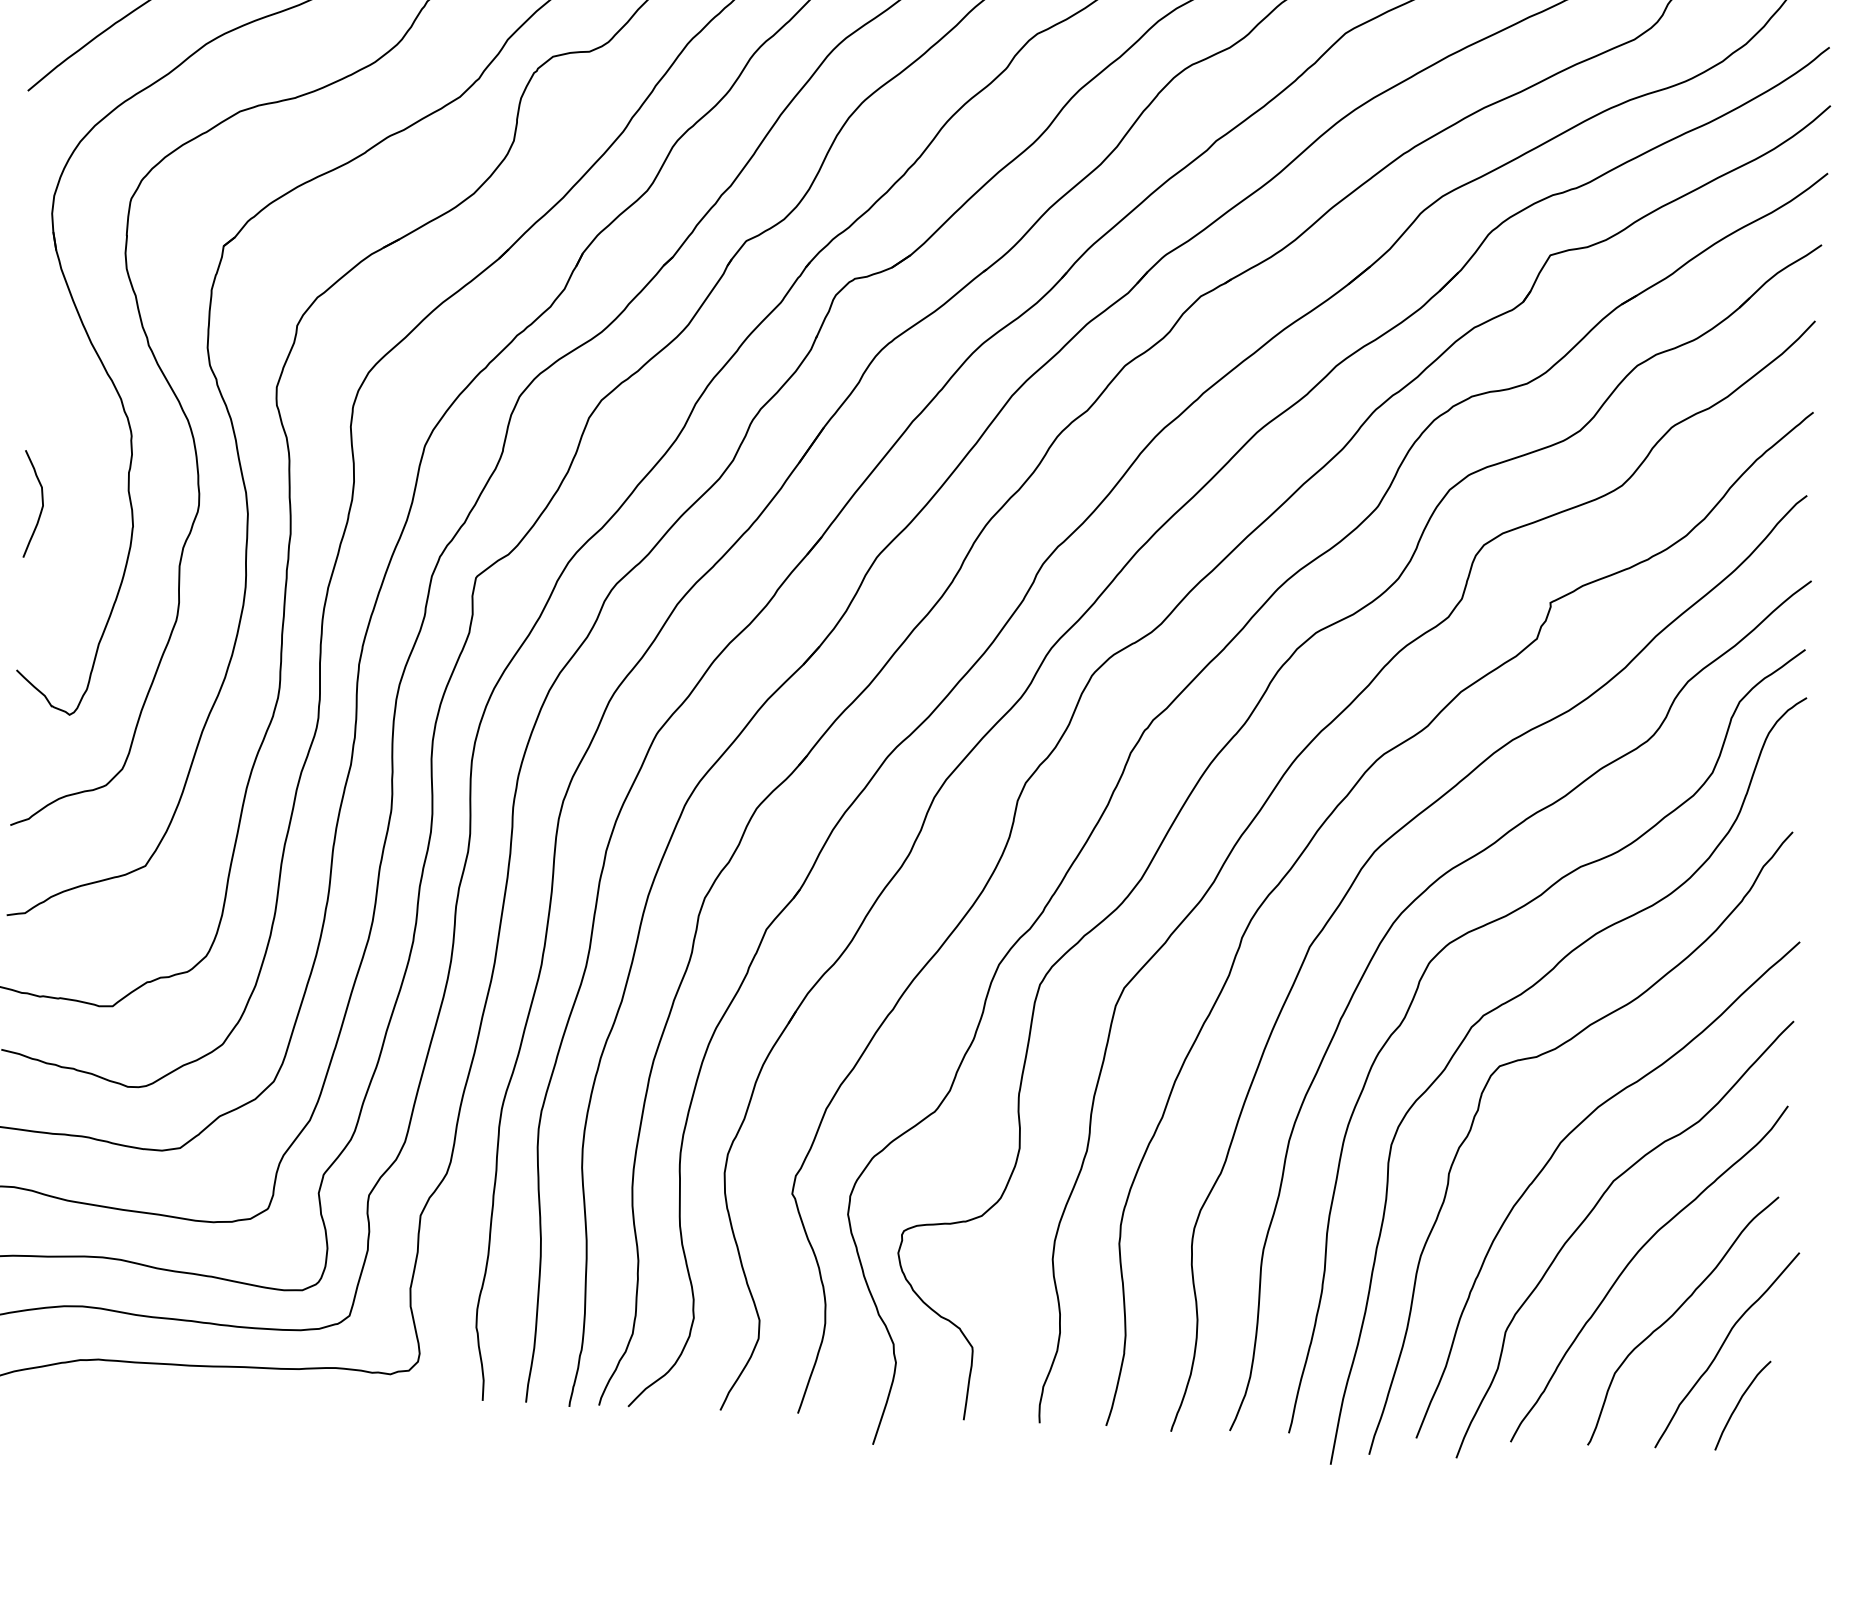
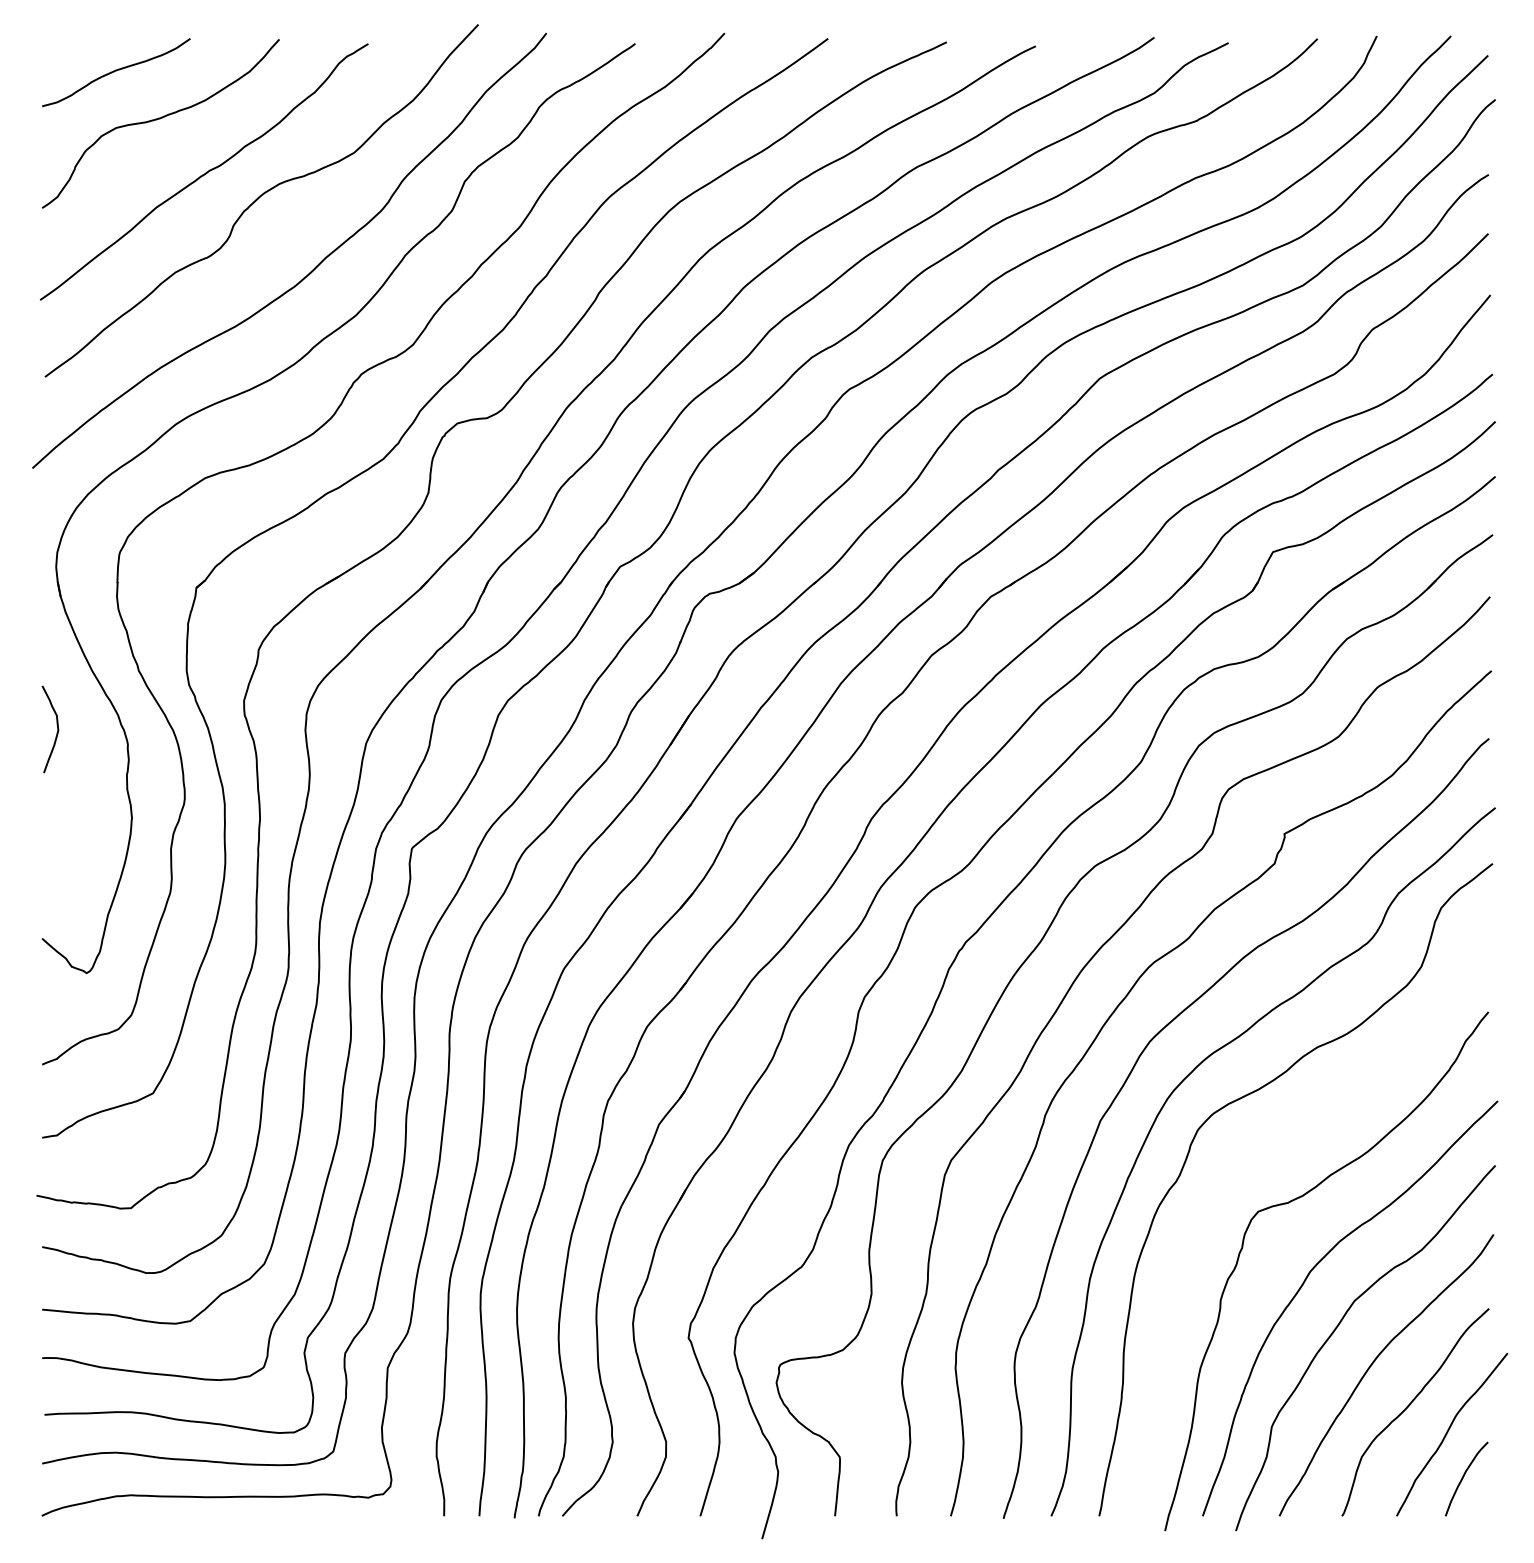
curve: (40, 508) -> (56, 732), moved
curve: (1519, 996) -> (1272, 1154), removed

